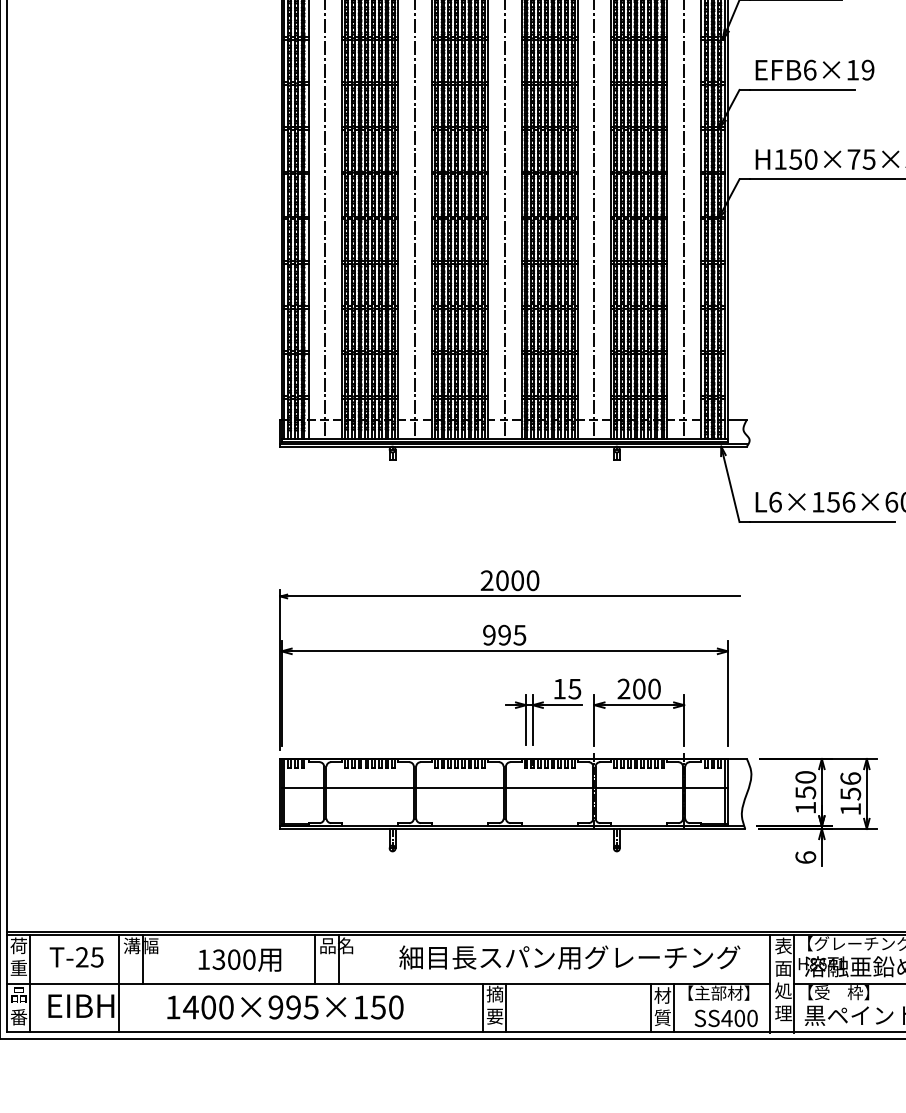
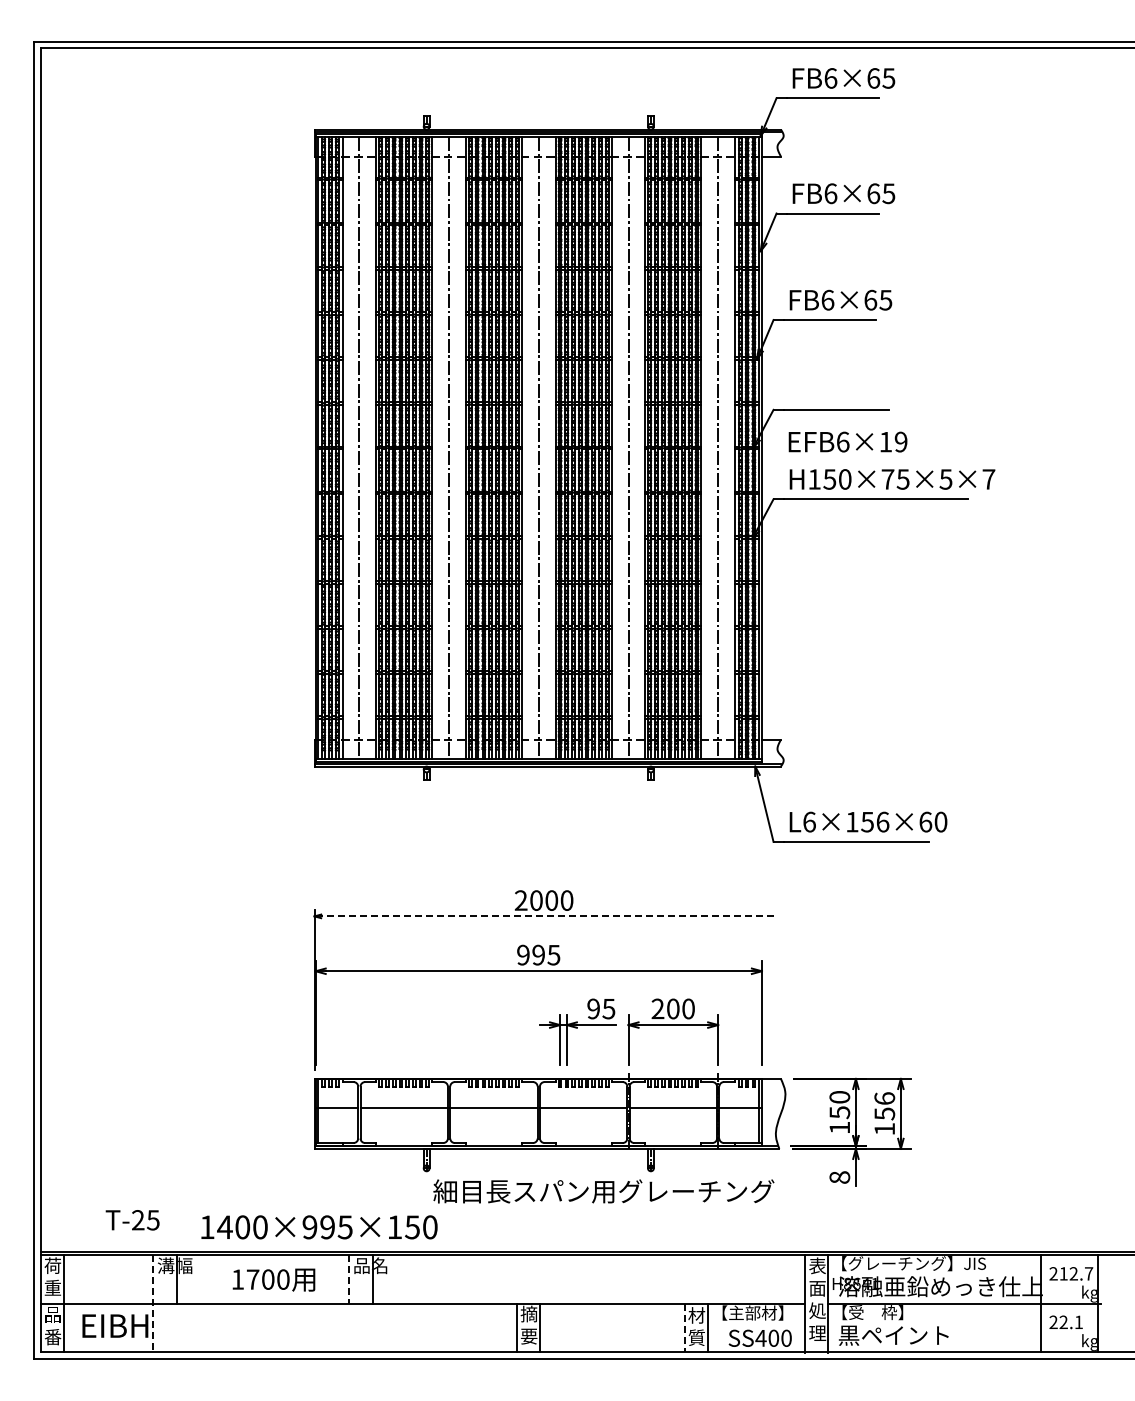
text: (814, 69) -> (847, 441), moved
line: (513, 596) -> (547, 916), solid -> dashed
text: (559, 688) -> (593, 1008), 15 -> 95
text: (805, 857) -> (839, 1177), 6 -> 8
text: (76, 957) -> (132, 1220), moved
text: (569, 957) -> (603, 1191), moved
text: (218, 959) -> (252, 1279), 1300 -> 1700
line: (315, 960) -> (349, 1280), solid -> dashed
line: (119, 983) -> (153, 1303), solid -> dashed
text: (285, 1007) -> (319, 1227), moved
line: (650, 1008) -> (684, 1328), solid -> dashed

